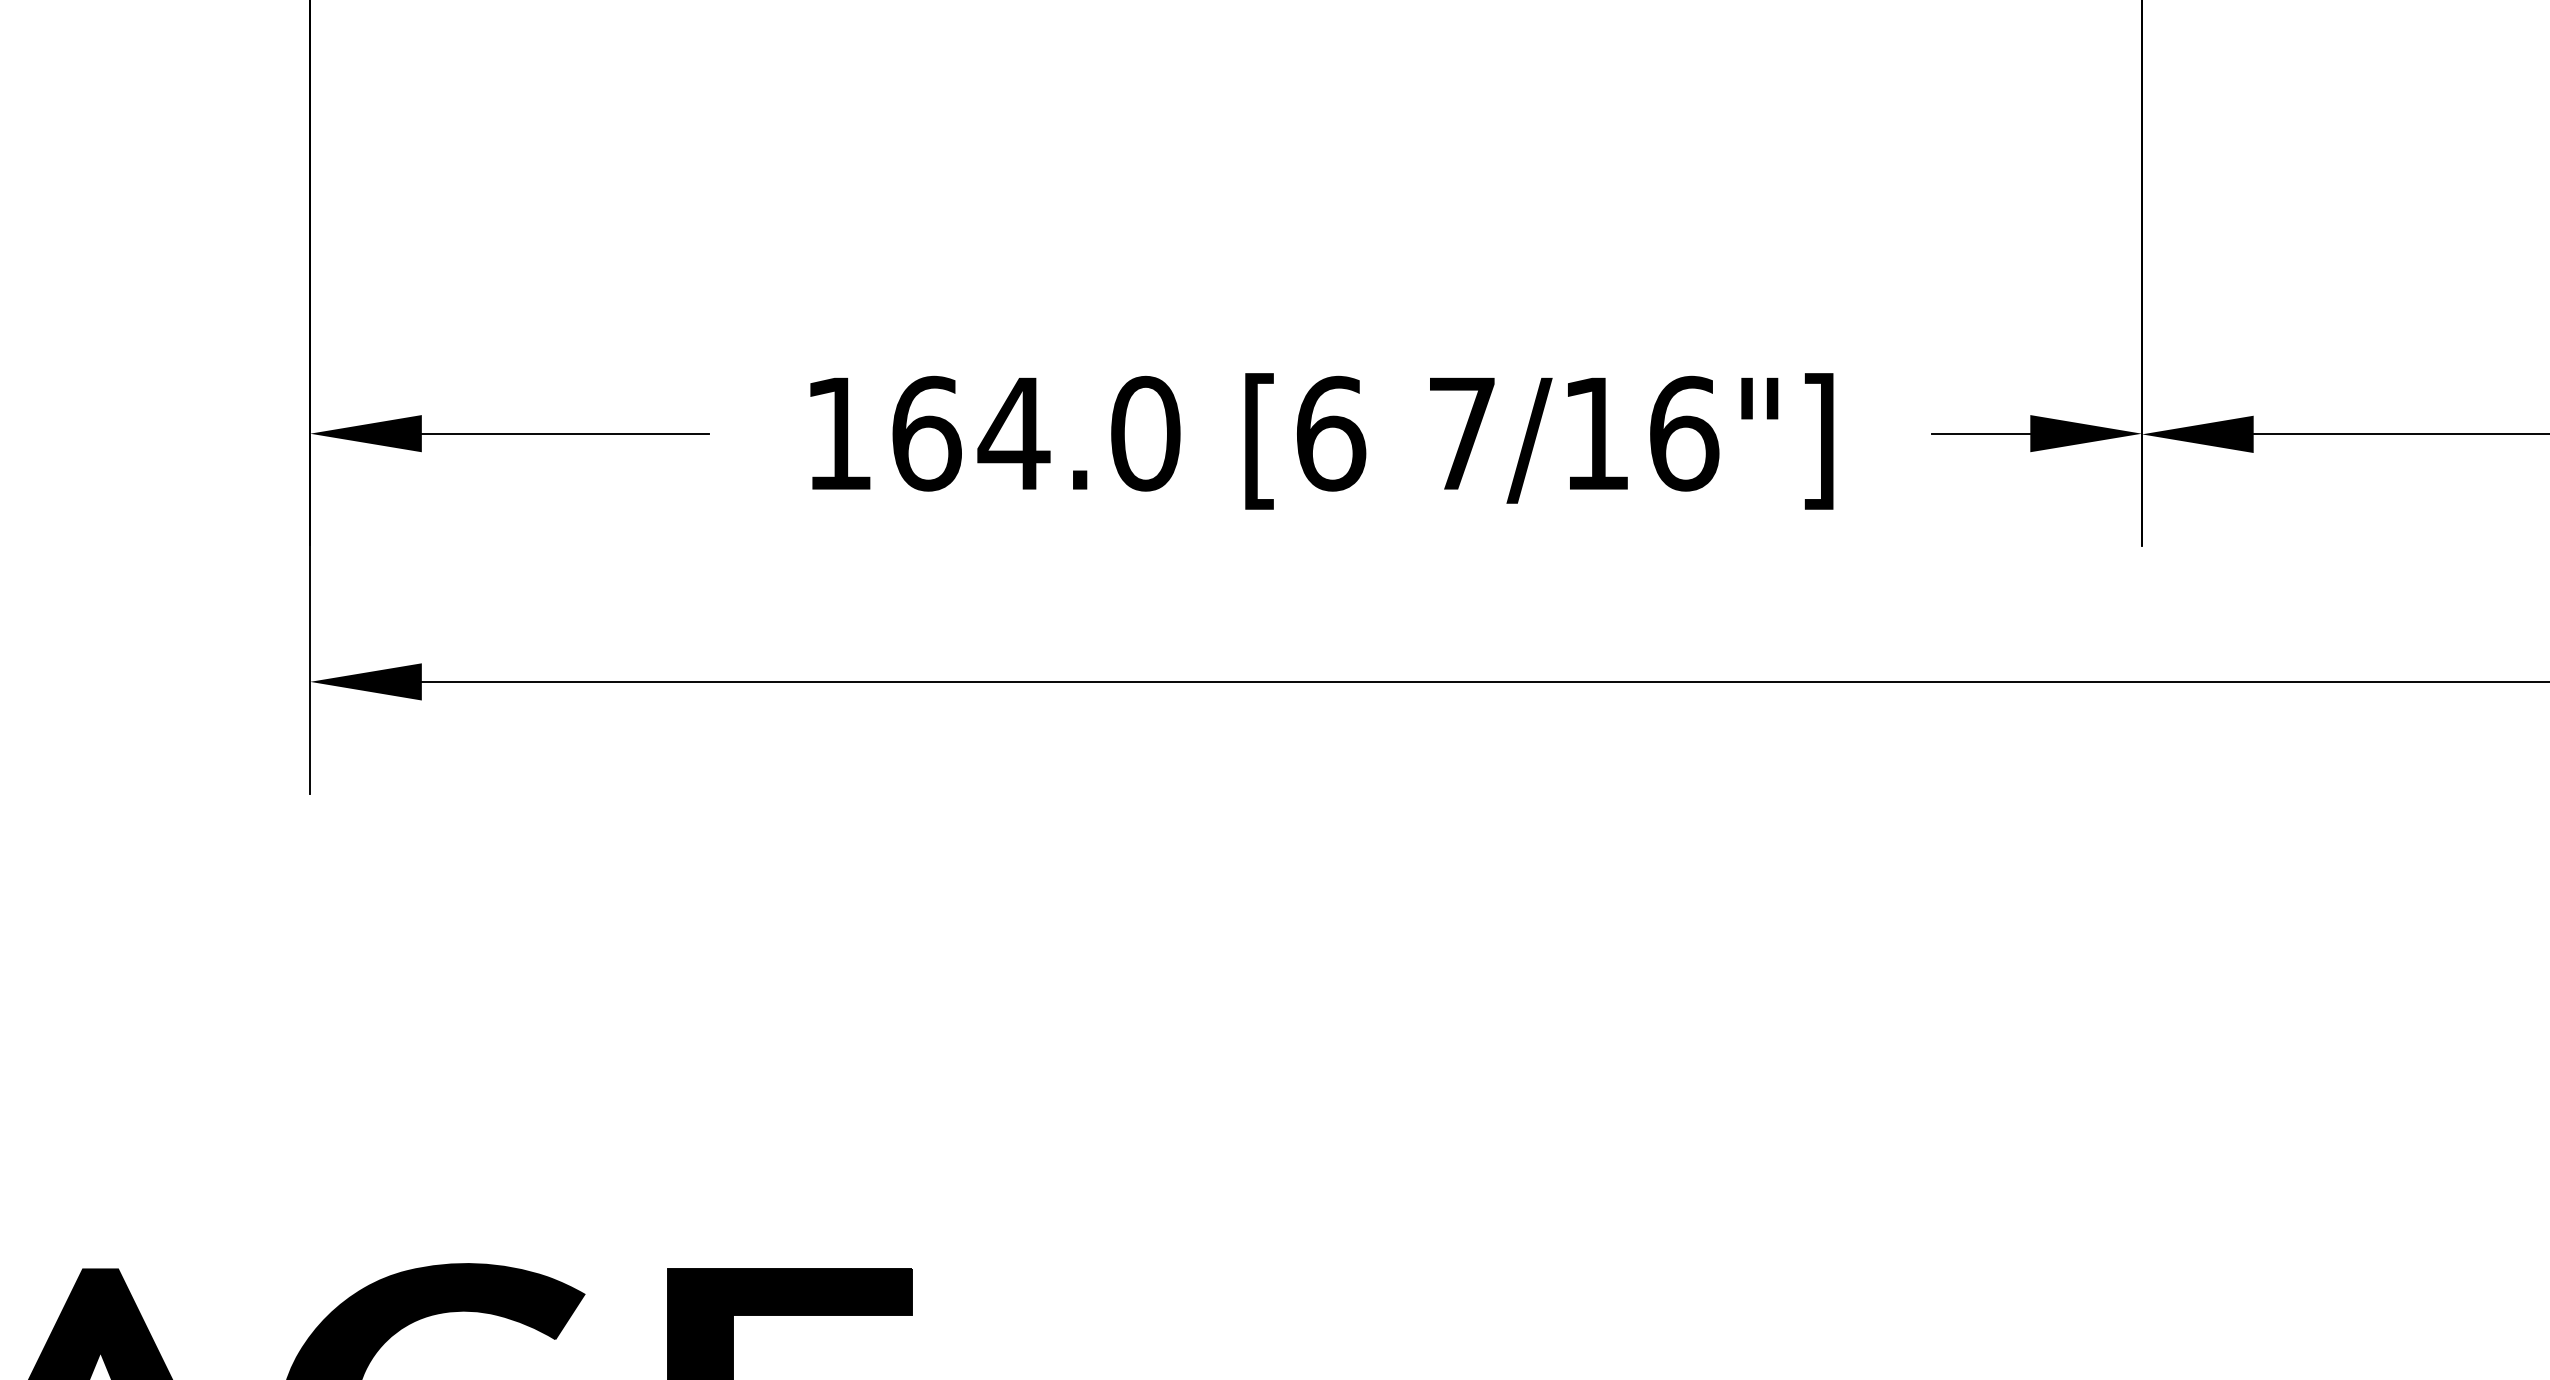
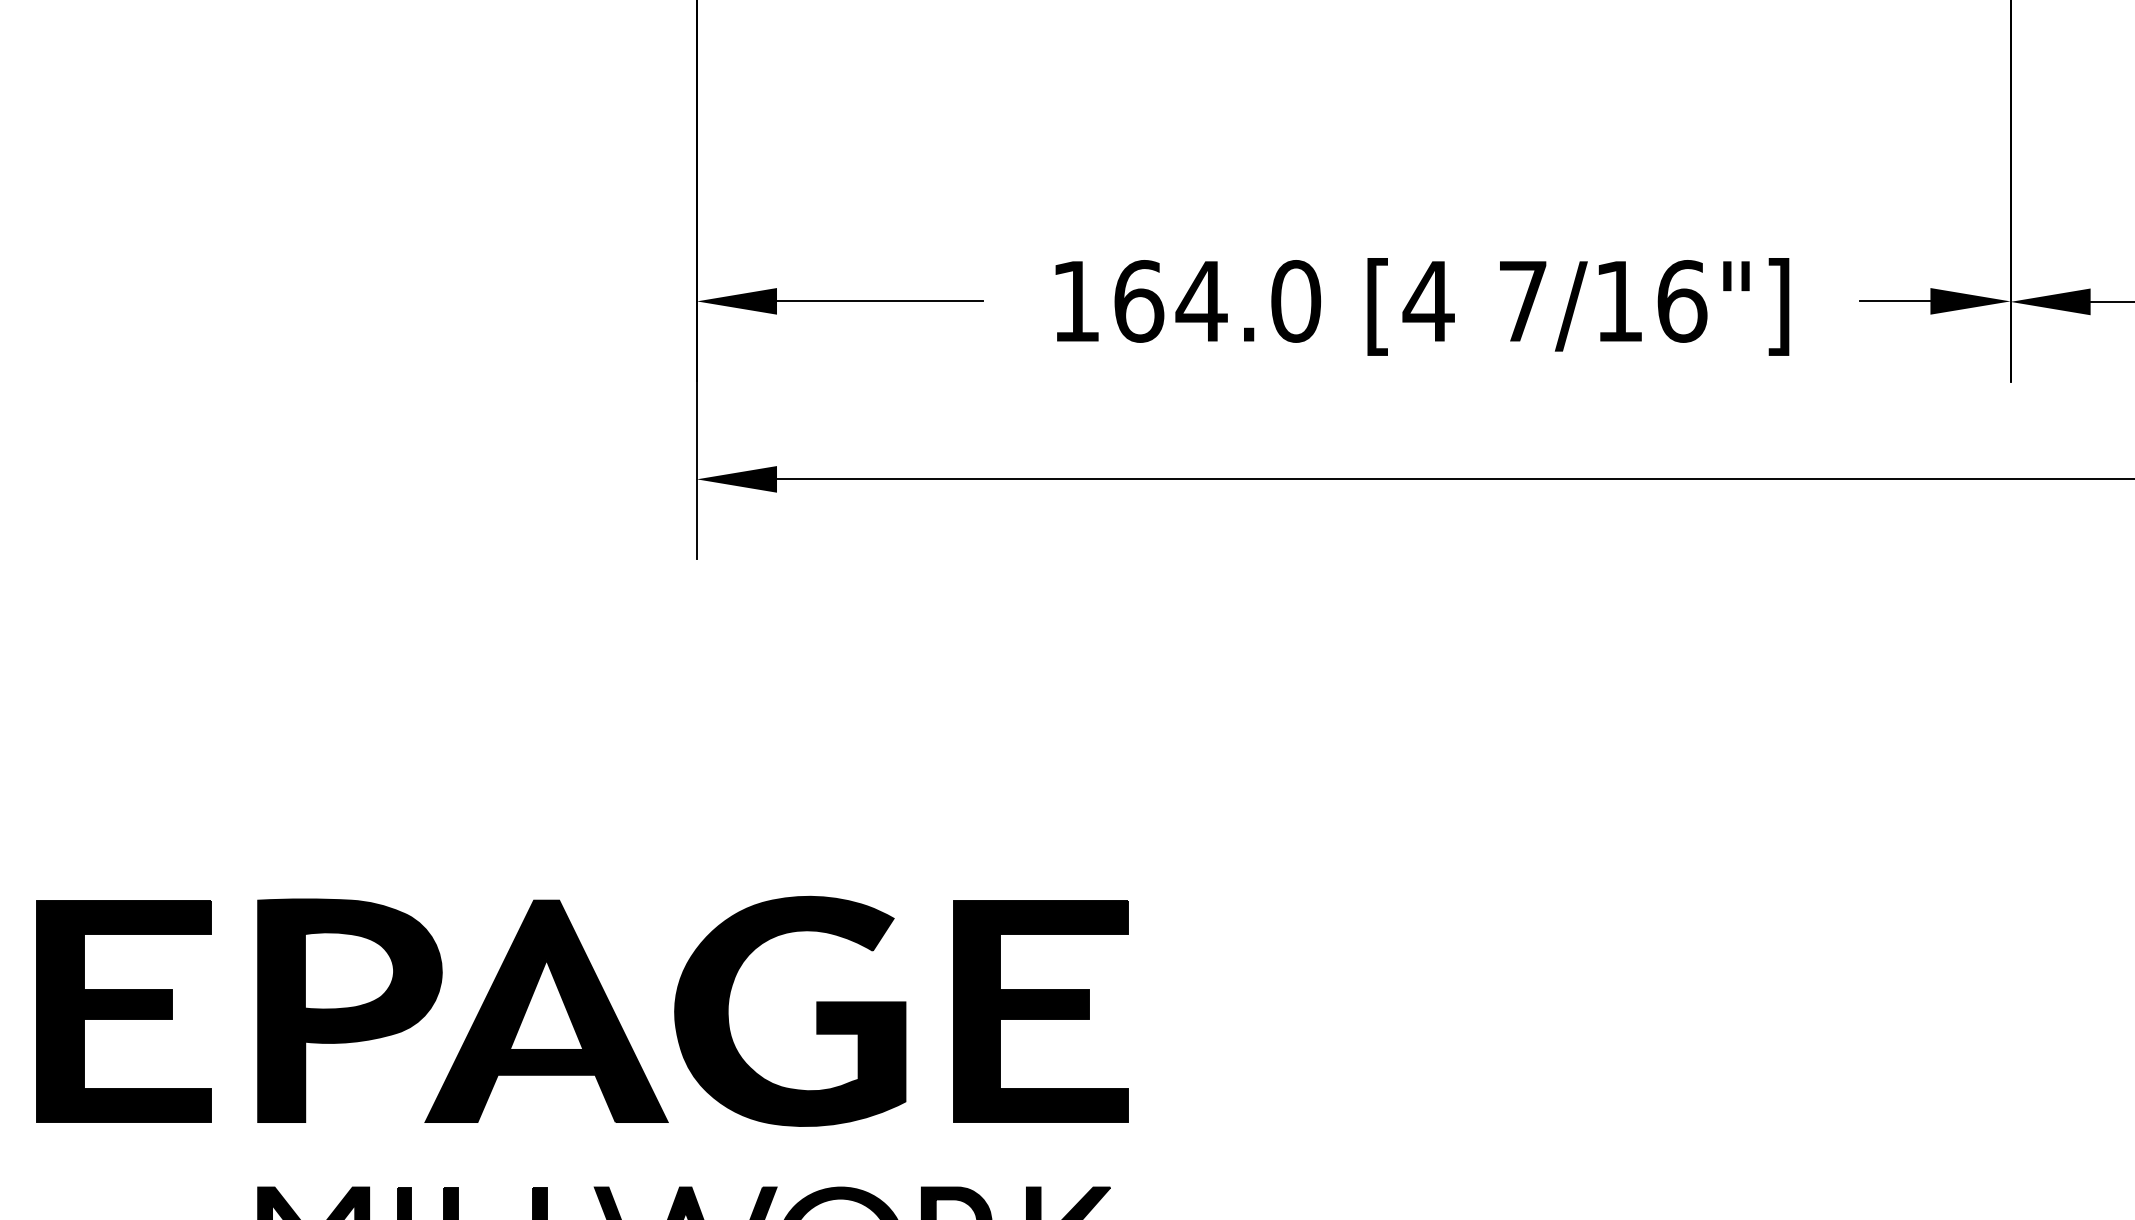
text: (1330, 433) -> (1428, 301), [6 -> [4

